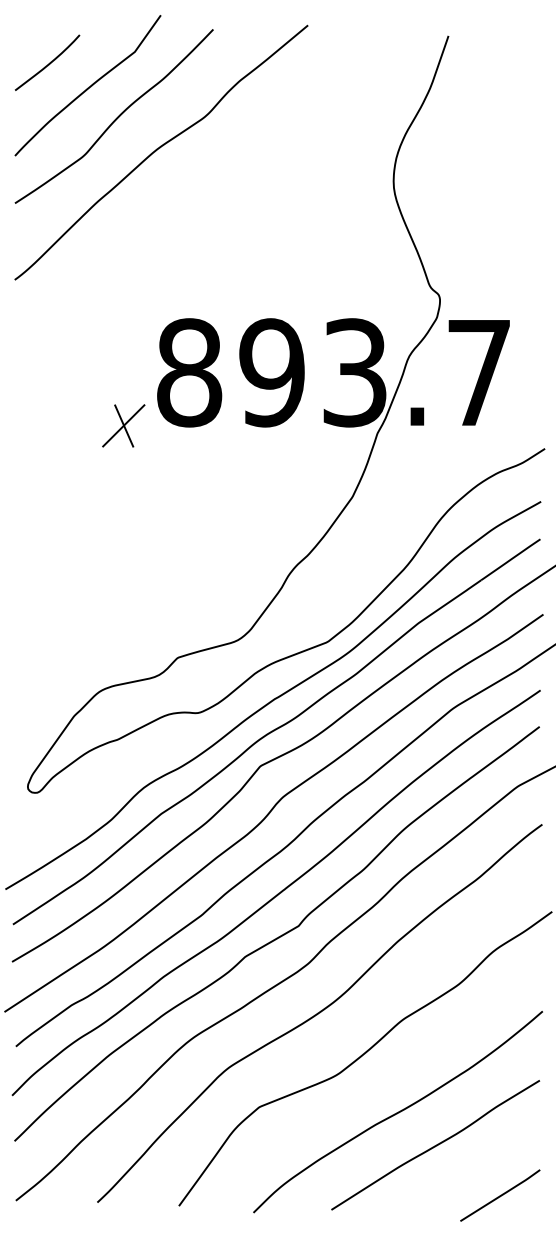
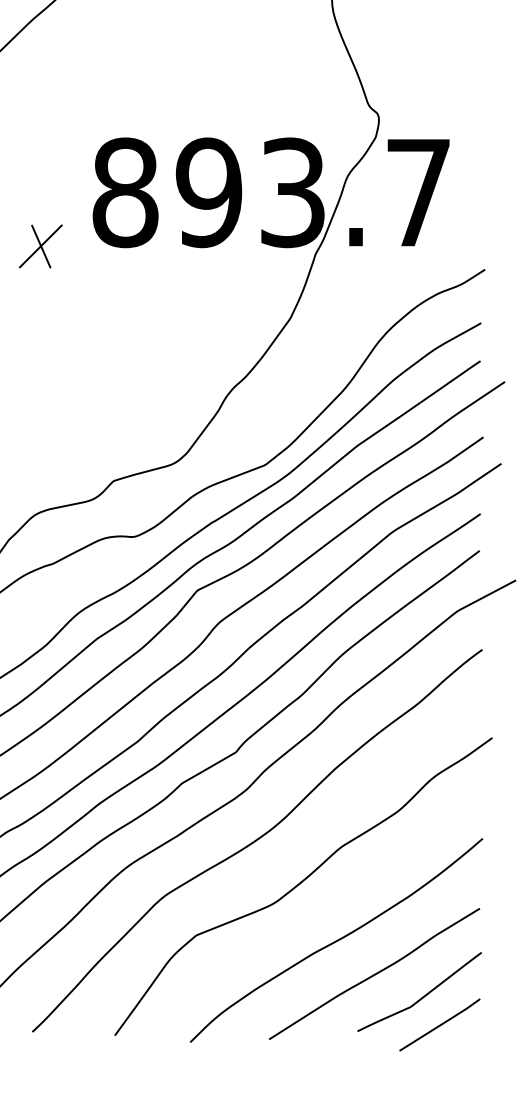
part: (123, 425) -> (40, 246), moved
curve: (481, 1168) -> (420, 997), added

